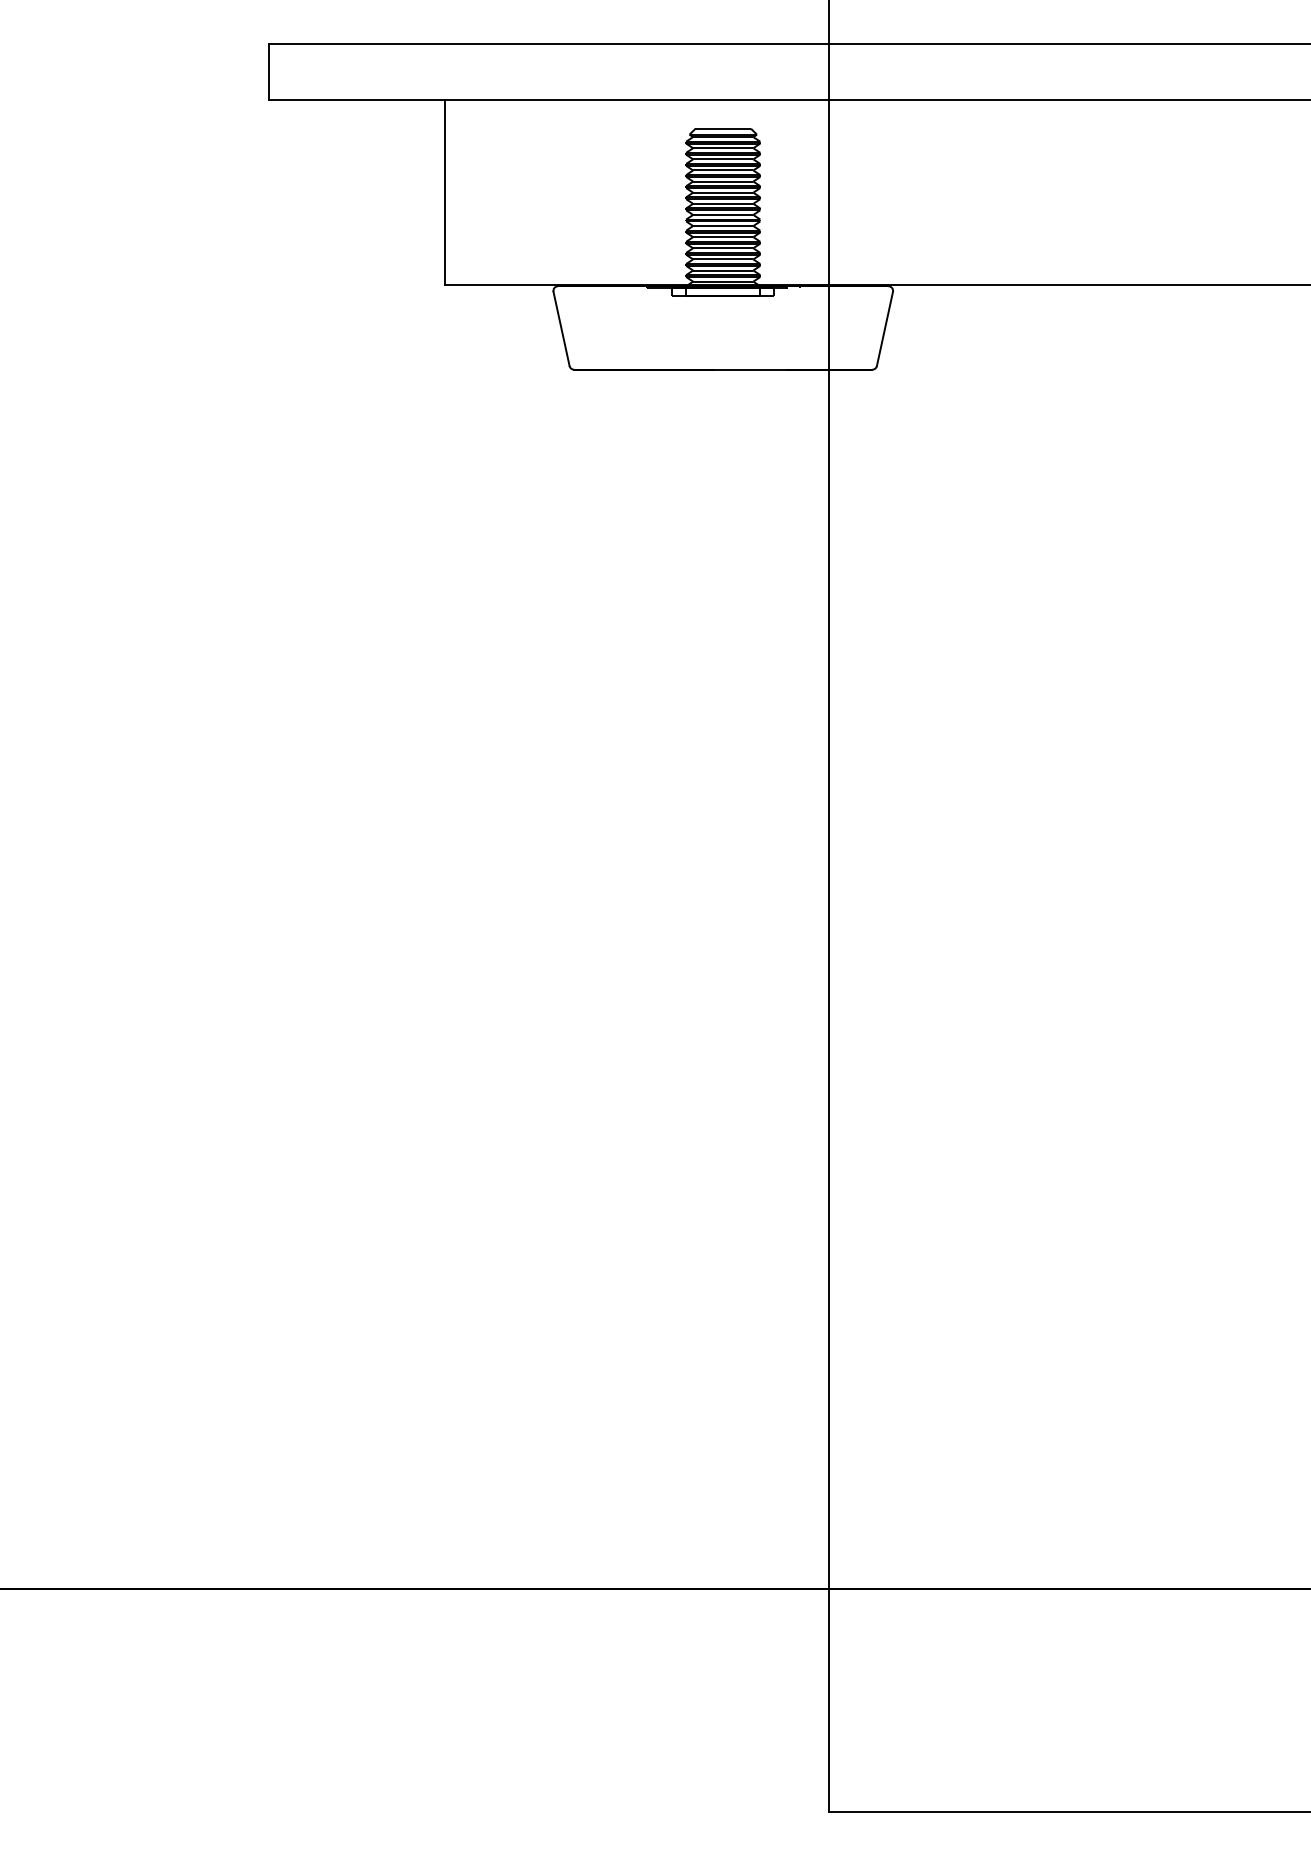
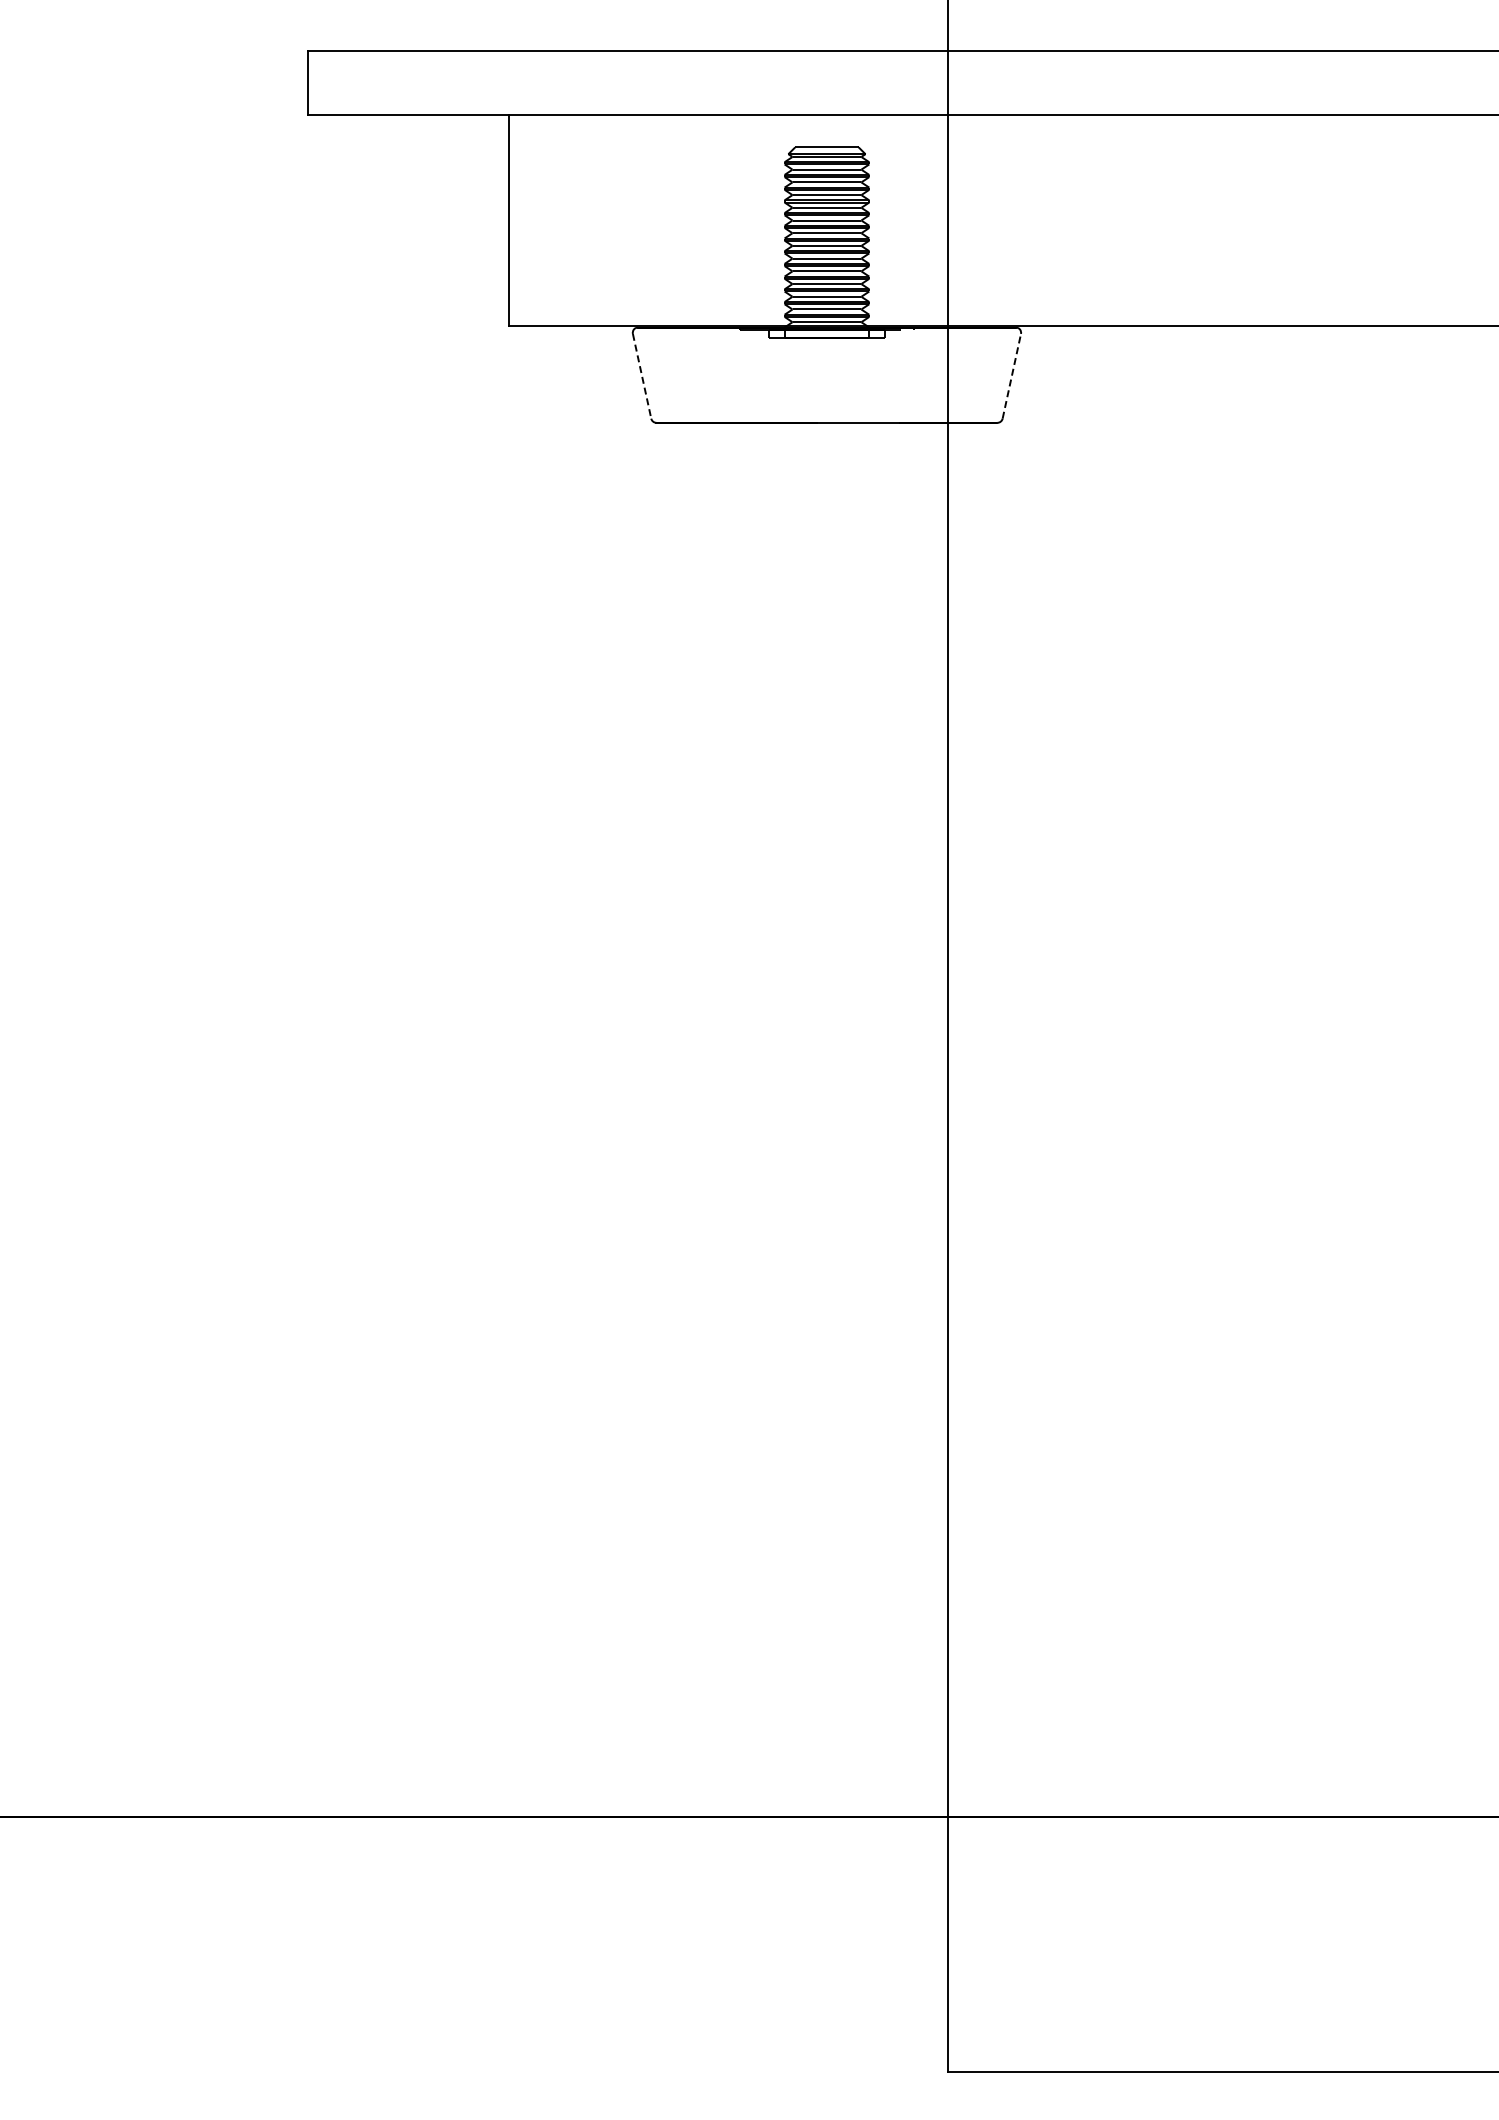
line: (884, 328) -> (1011, 375), solid -> dashed
line: (561, 329) -> (642, 376), solid -> dashed

